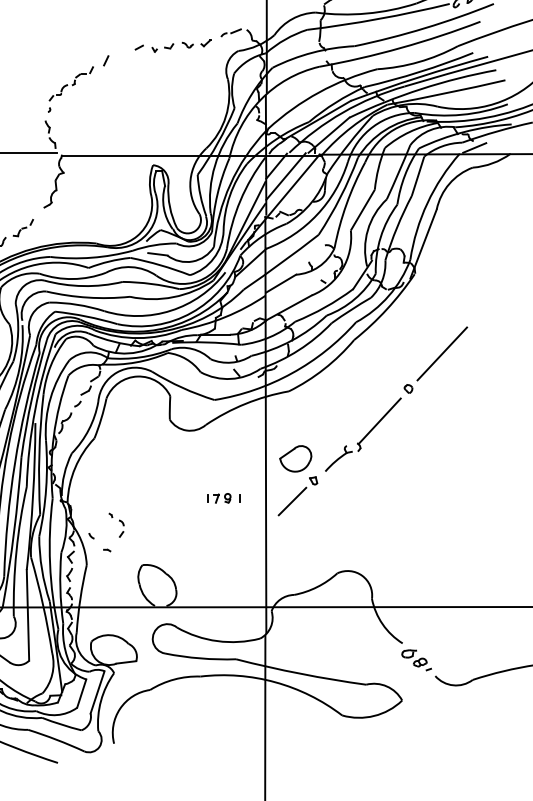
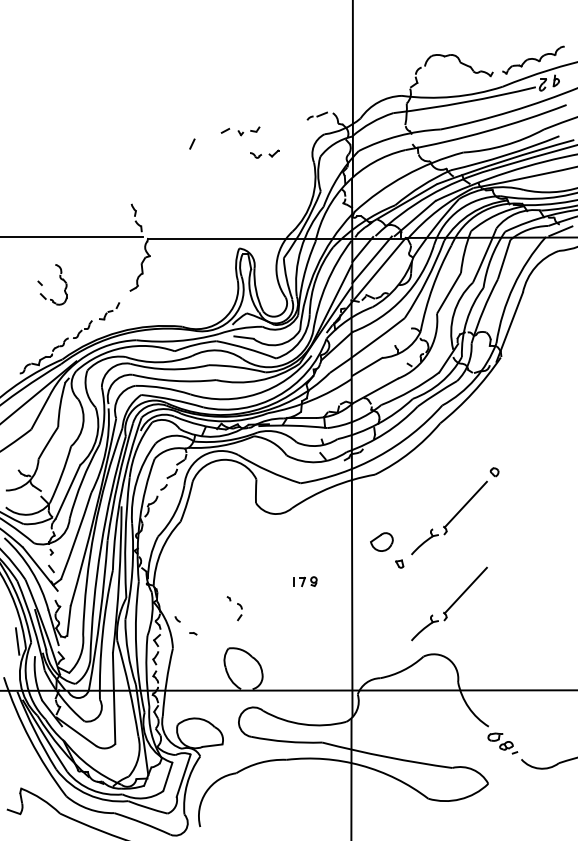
part: (196, 43) -> (264, 153), moved
part: (71, 89) -> (157, 172), removed
line: (442, 353) -> (528, 436), removed
part: (295, 458) -> (381, 541), size x0.7
line: (239, 498) -> (325, 581), removed
line: (292, 501) -> (378, 584), removed
part: (363, 520) -> (449, 603), added
part: (116, 525) -> (234, 608), moved

